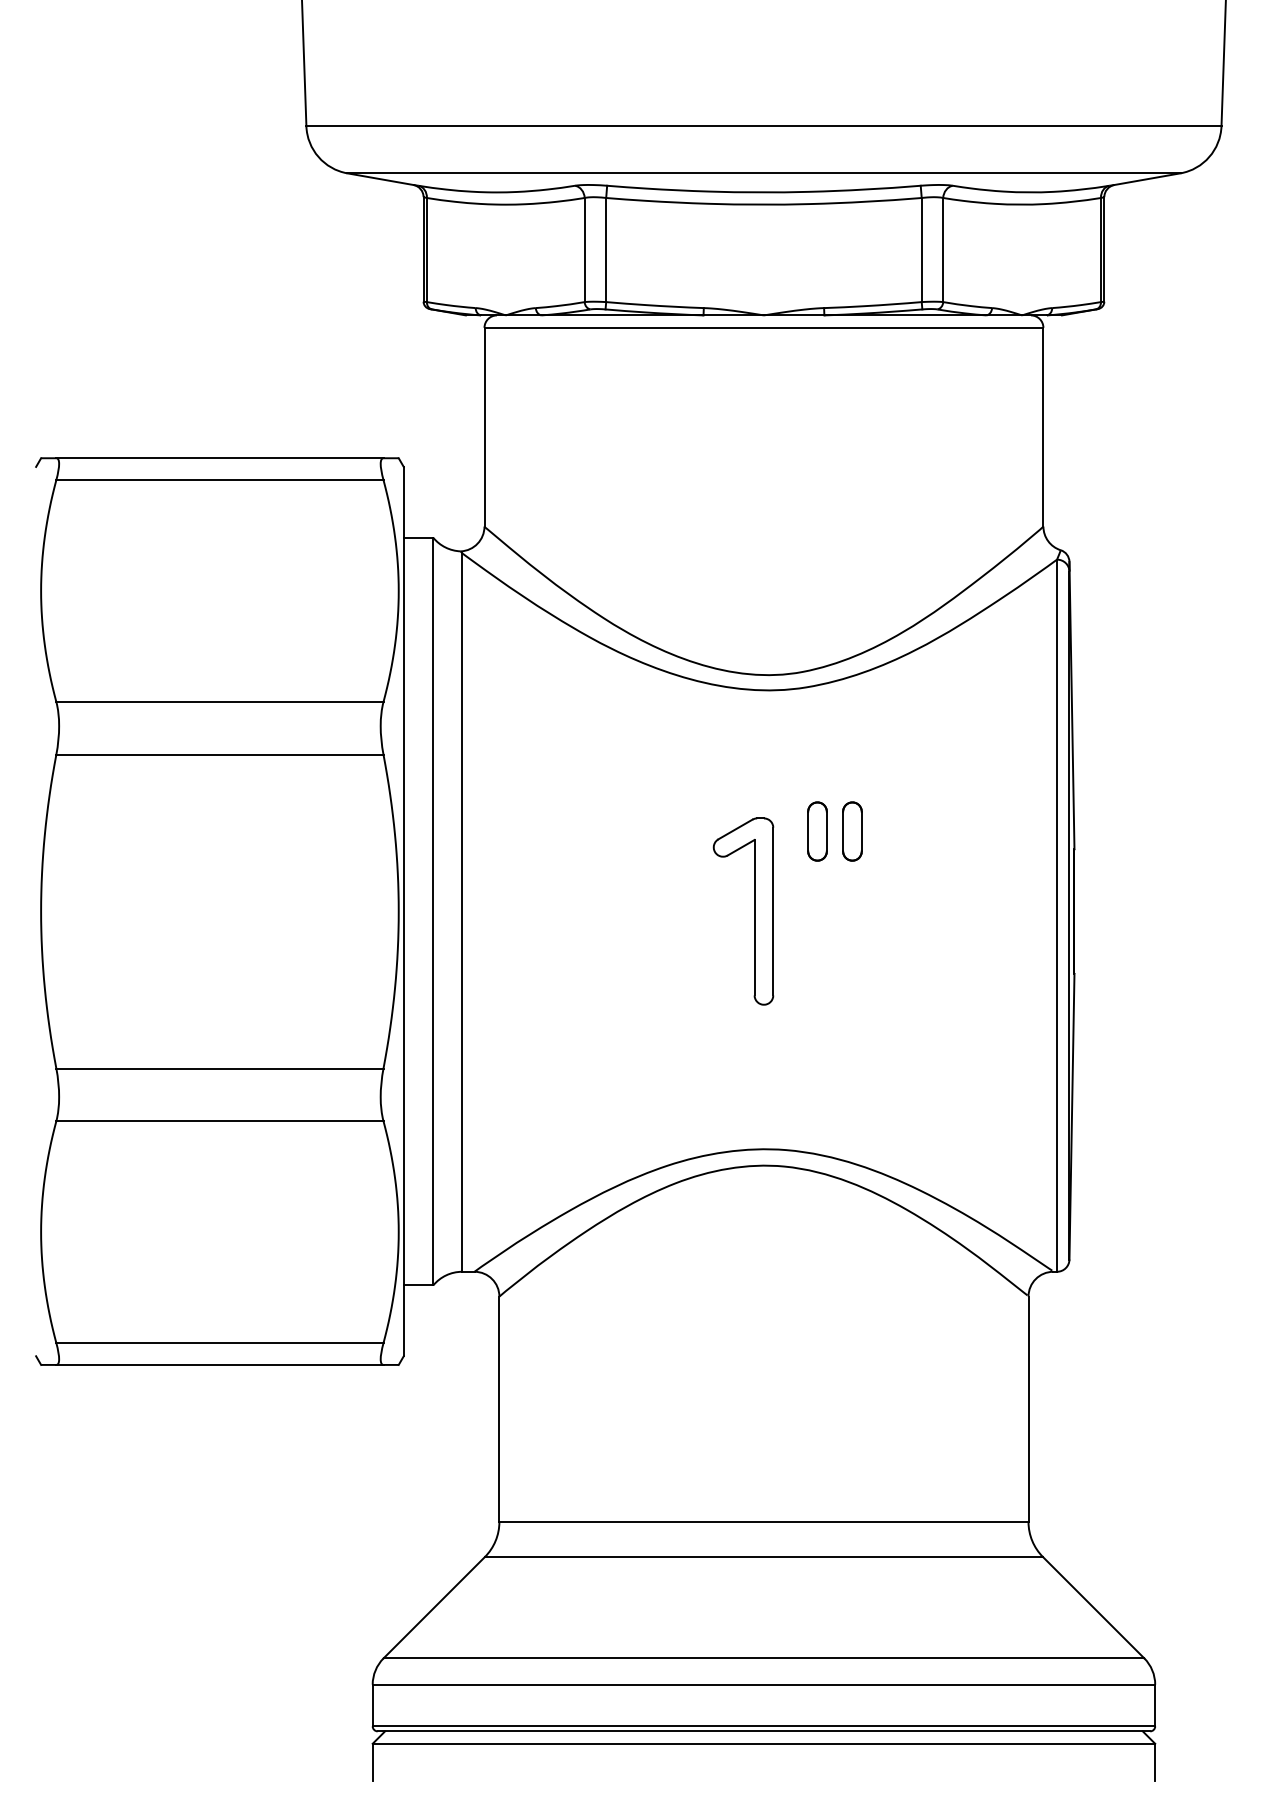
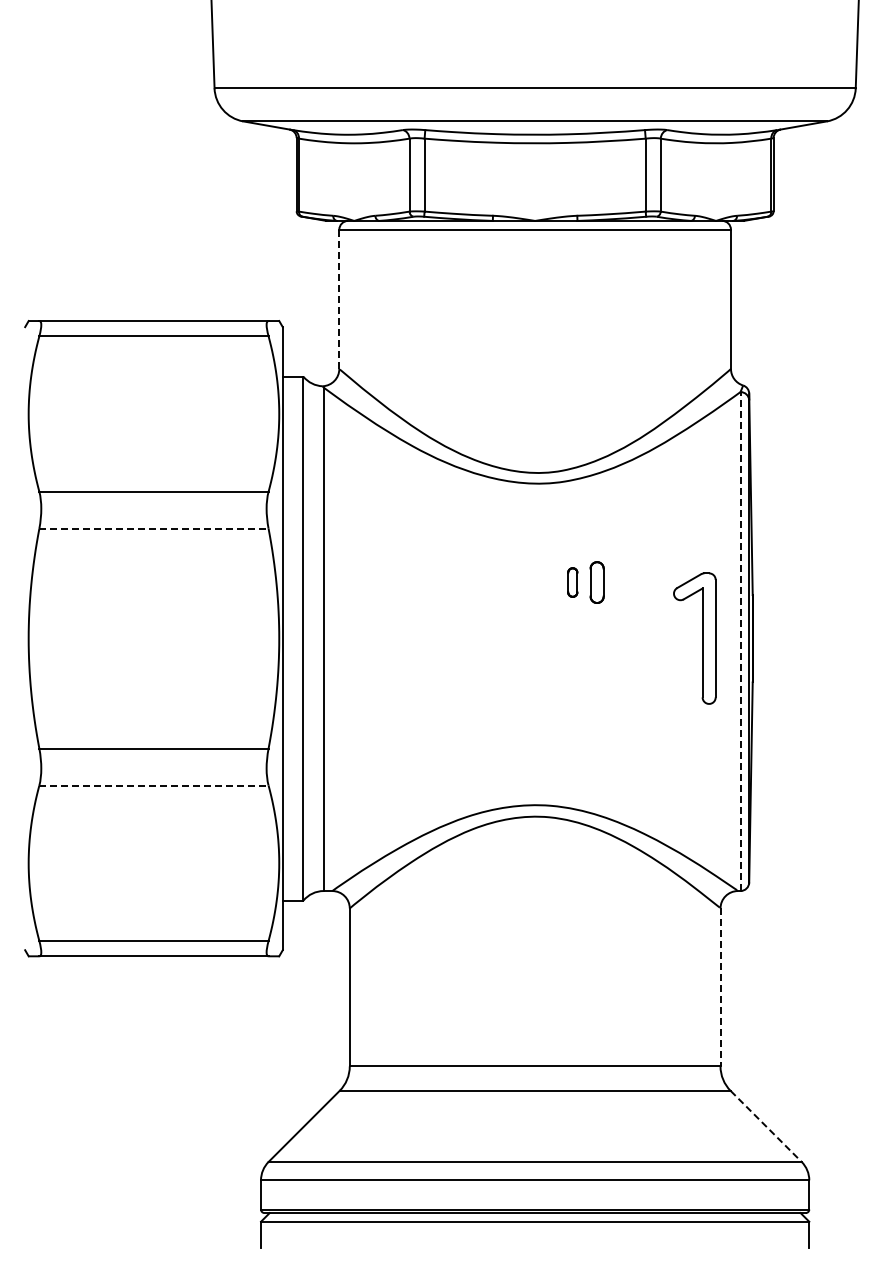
line: (484, 427) -> (339, 299), solid -> dashed
line: (219, 754) -> (153, 528), solid -> dashed
part: (817, 831) -> (572, 582), size x0.7
part: (754, 911) -> (702, 638), moved
line: (1057, 915) -> (740, 641), solid -> dashed
line: (219, 1121) -> (153, 785), solid -> dashed
line: (1028, 1409) -> (720, 987), solid -> dashed
line: (1094, 1607) -> (766, 1126), solid -> dashed

